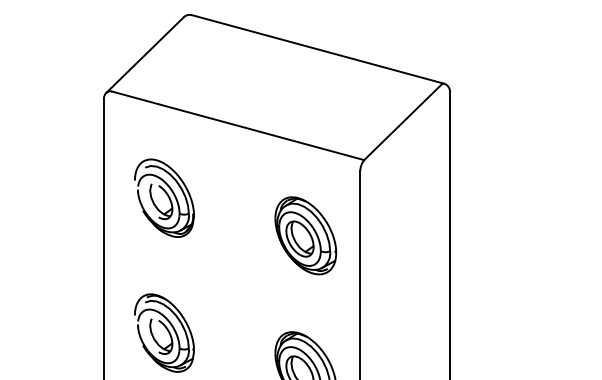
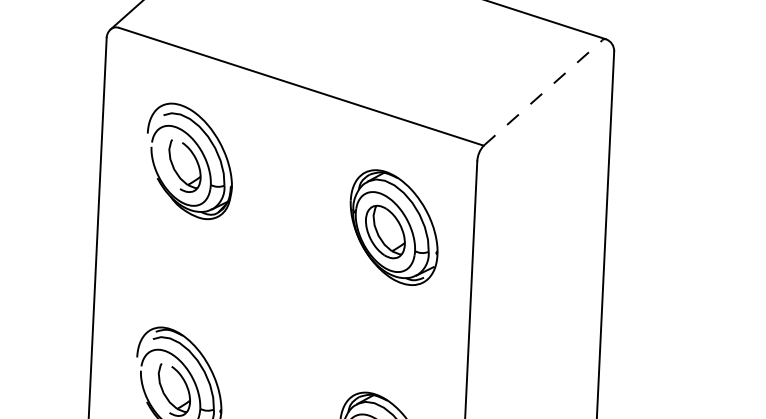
line: (403, 121) -> (543, 91), solid -> dashed
part: (164, 197) -> (189, 160), moved
part: (305, 235) -> (393, 227), moved

